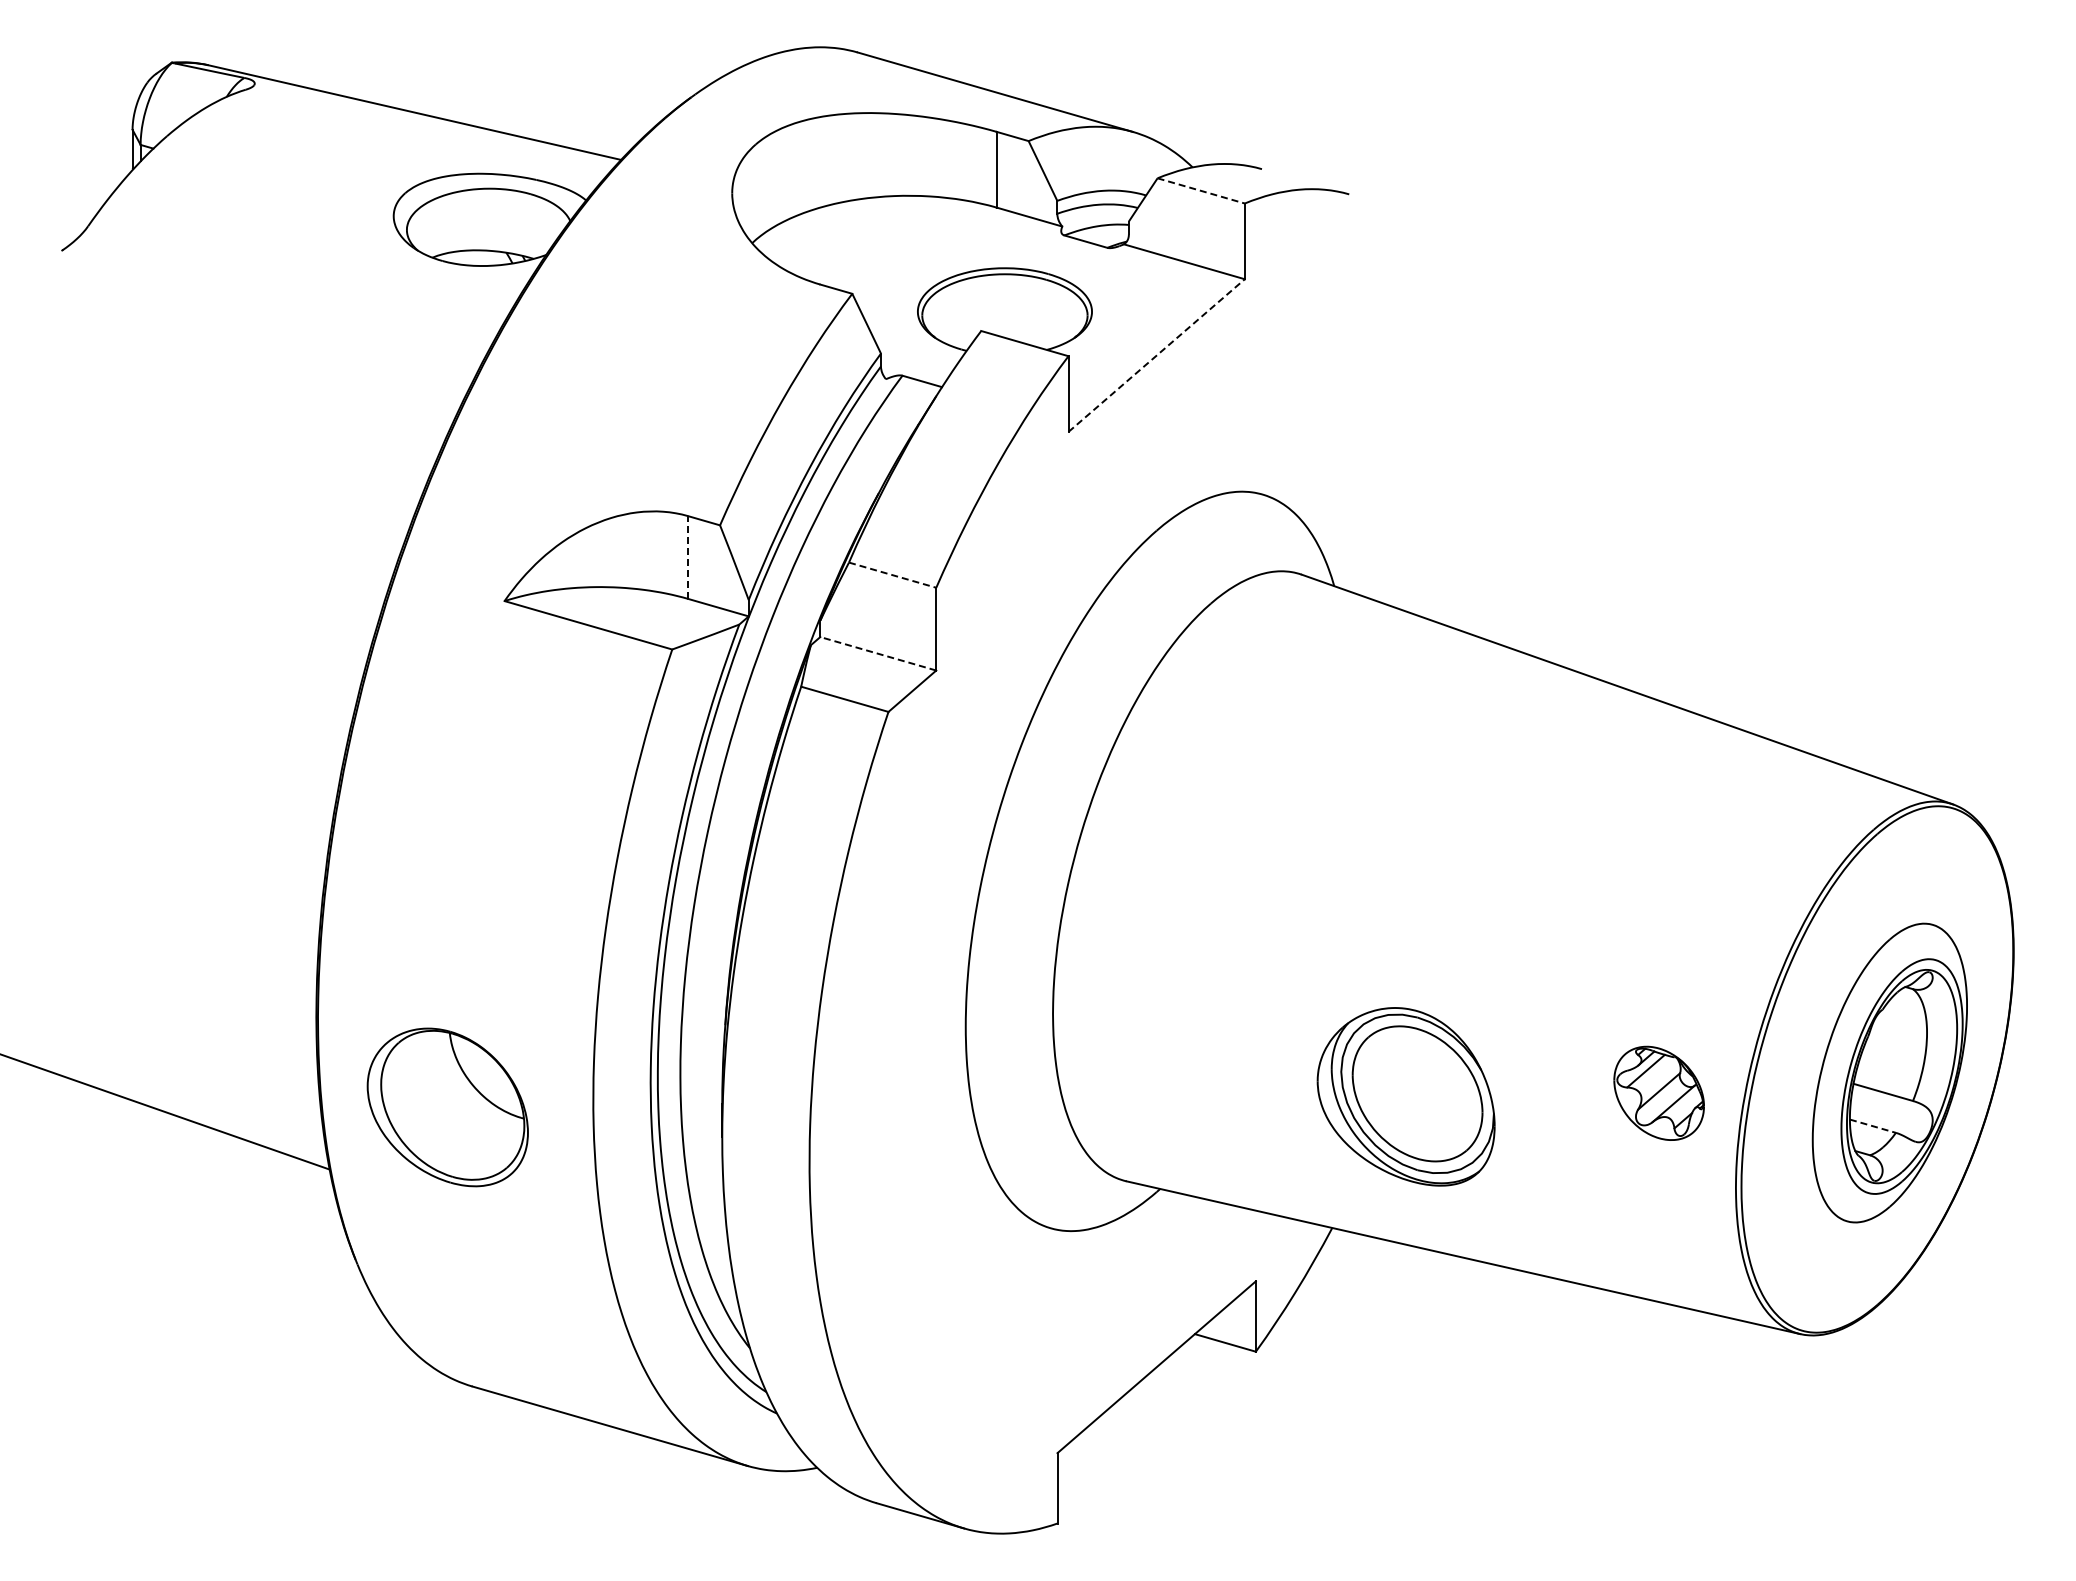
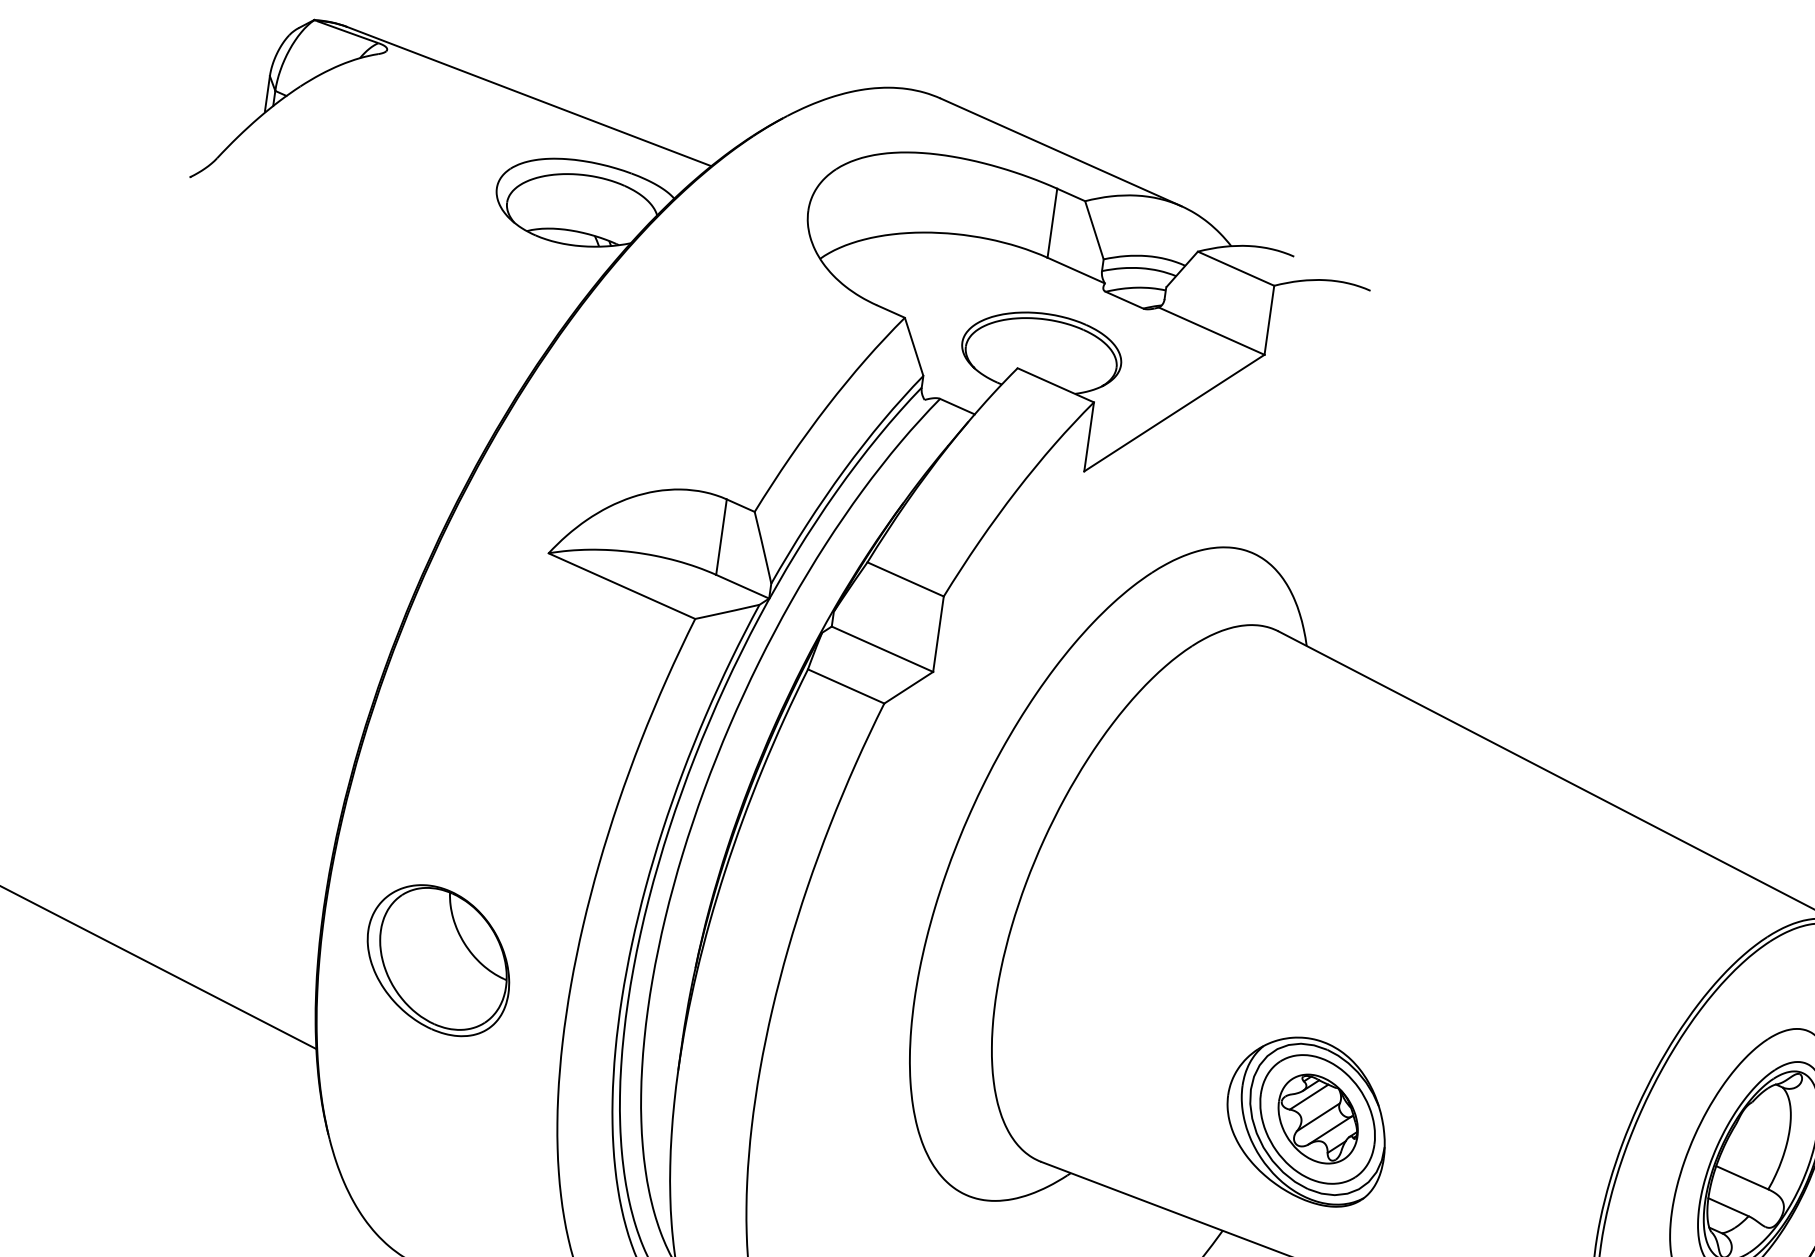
line: (1201, 191) -> (1236, 269), dashed -> solid
line: (1156, 355) -> (1174, 413), dashed -> solid
line: (688, 557) -> (721, 537), dashed -> solid
line: (893, 575) -> (906, 579), dashed -> solid
line: (877, 653) -> (881, 648), dashed -> solid
part: (1658, 1092) -> (1317, 1118), moved
part: (447, 1107) -> (438, 960), moved
line: (1872, 1126) -> (1728, 1207), dashed -> solid

